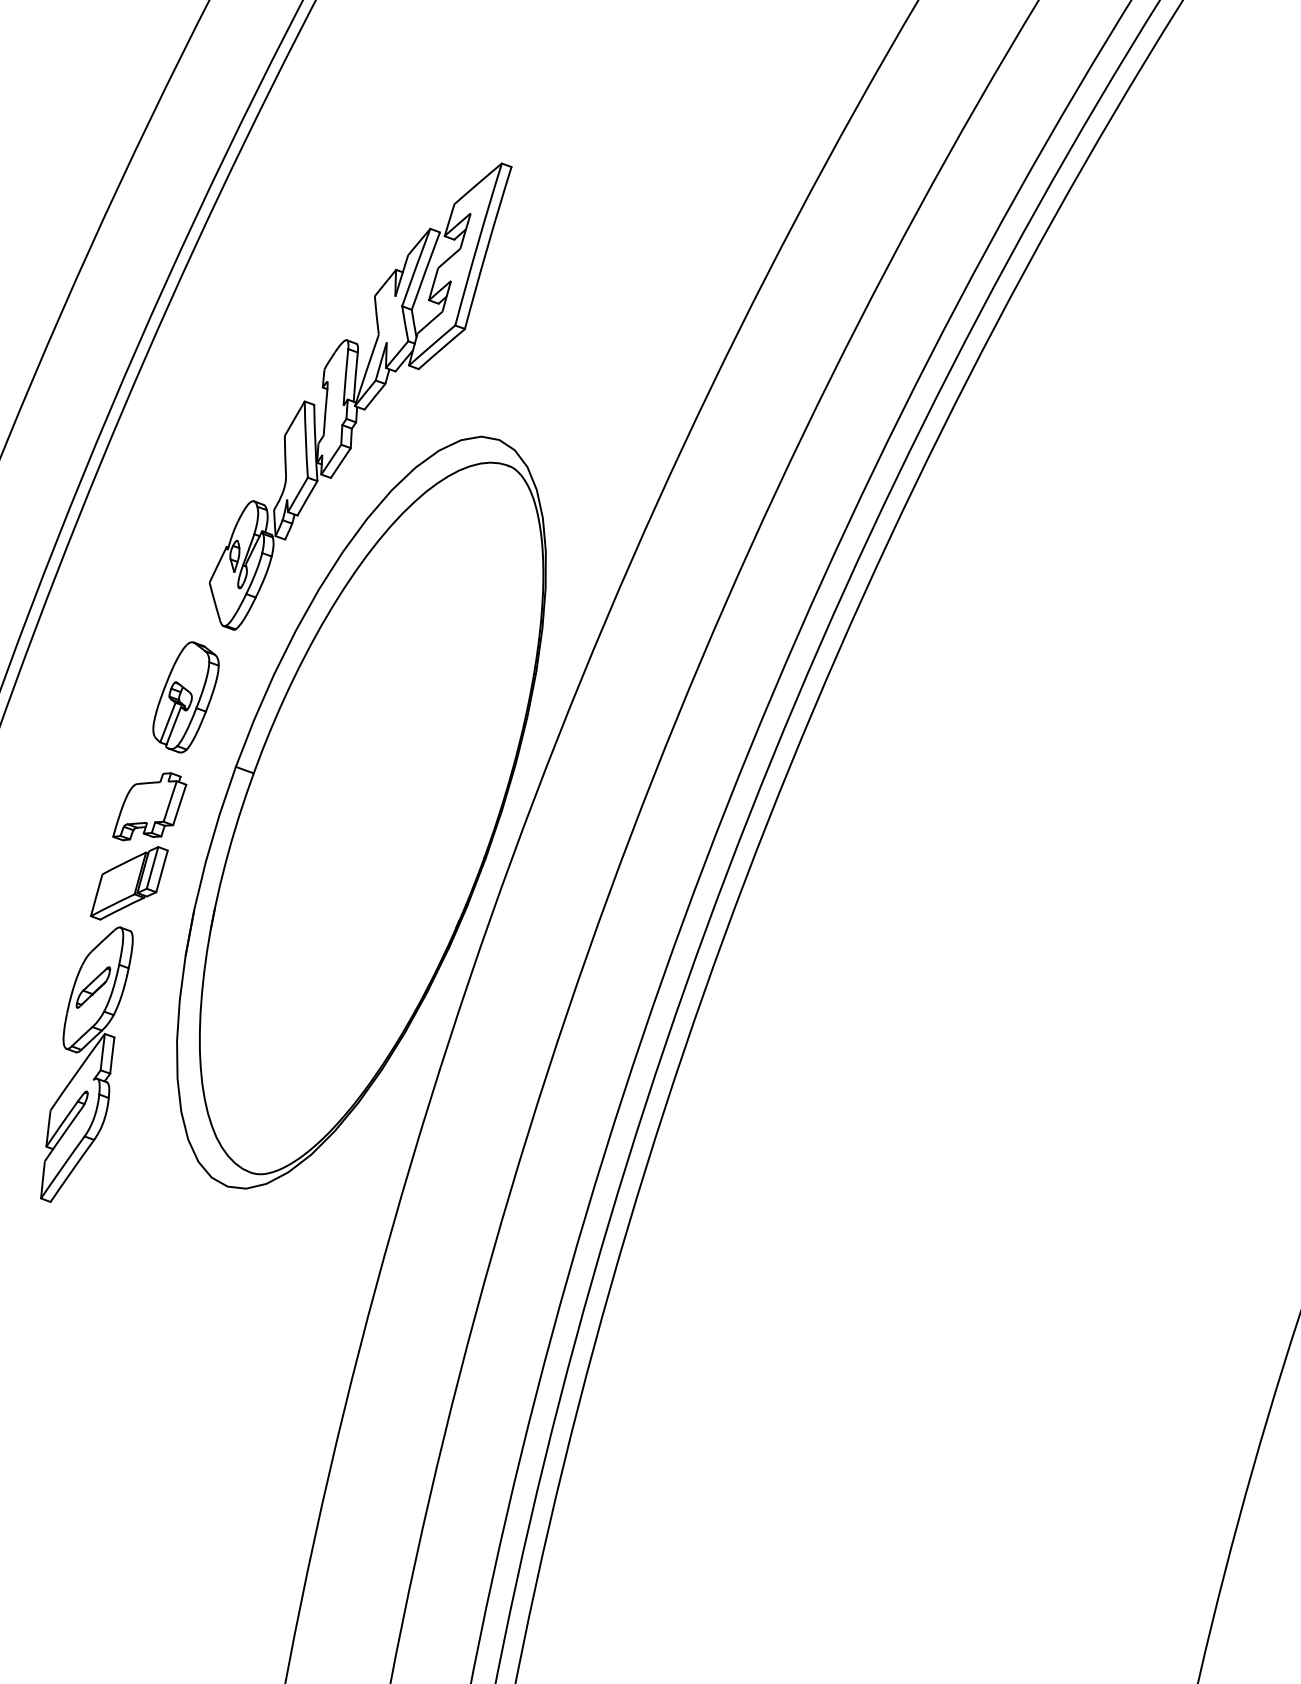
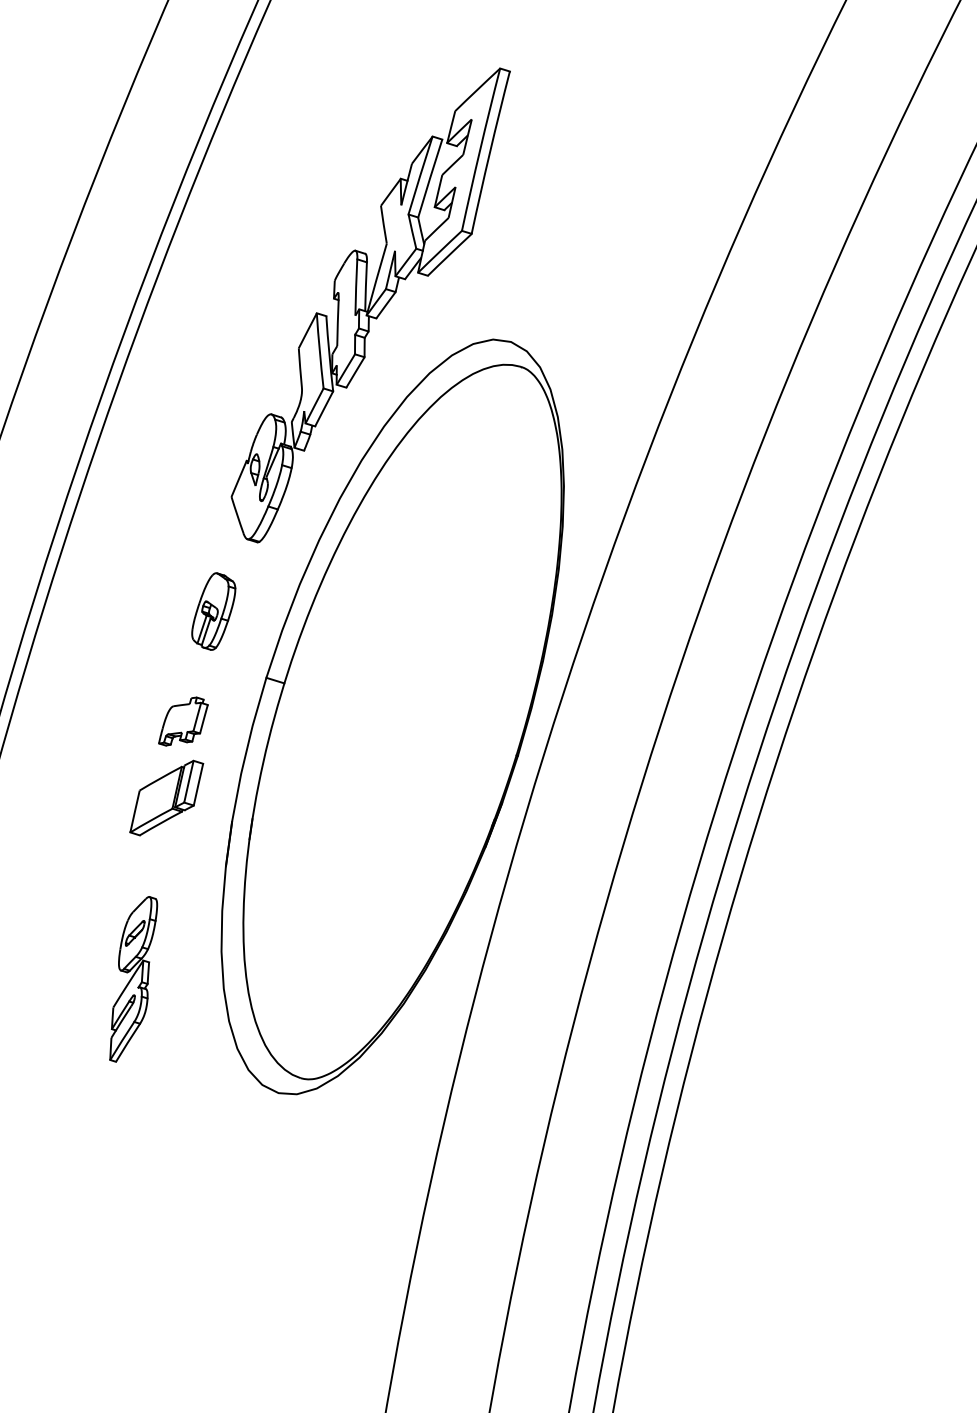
part: (185, 697) -> (213, 611), size x0.7
part: (149, 806) -> (182, 721), size x0.7
part: (86, 1064) -> (133, 979), size x0.6

